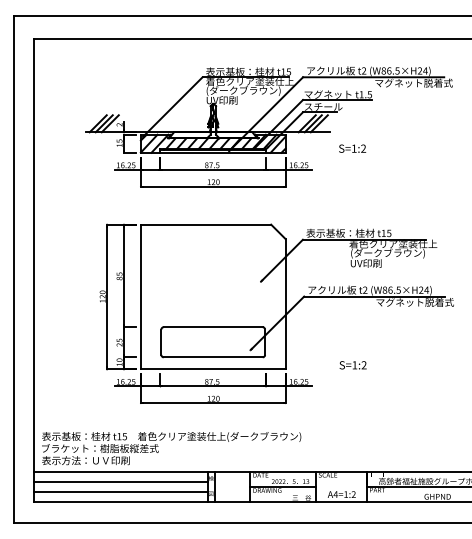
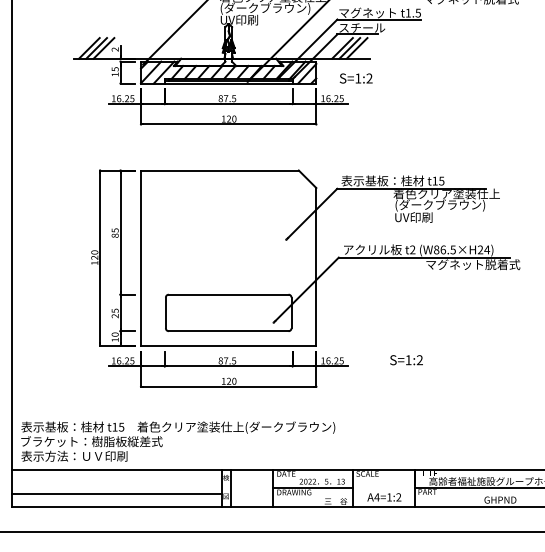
text: (352, 148) -> (356, 78), moved
text: (352, 365) -> (405, 360), moved
line: (120, 481) -> (116, 481), removed

